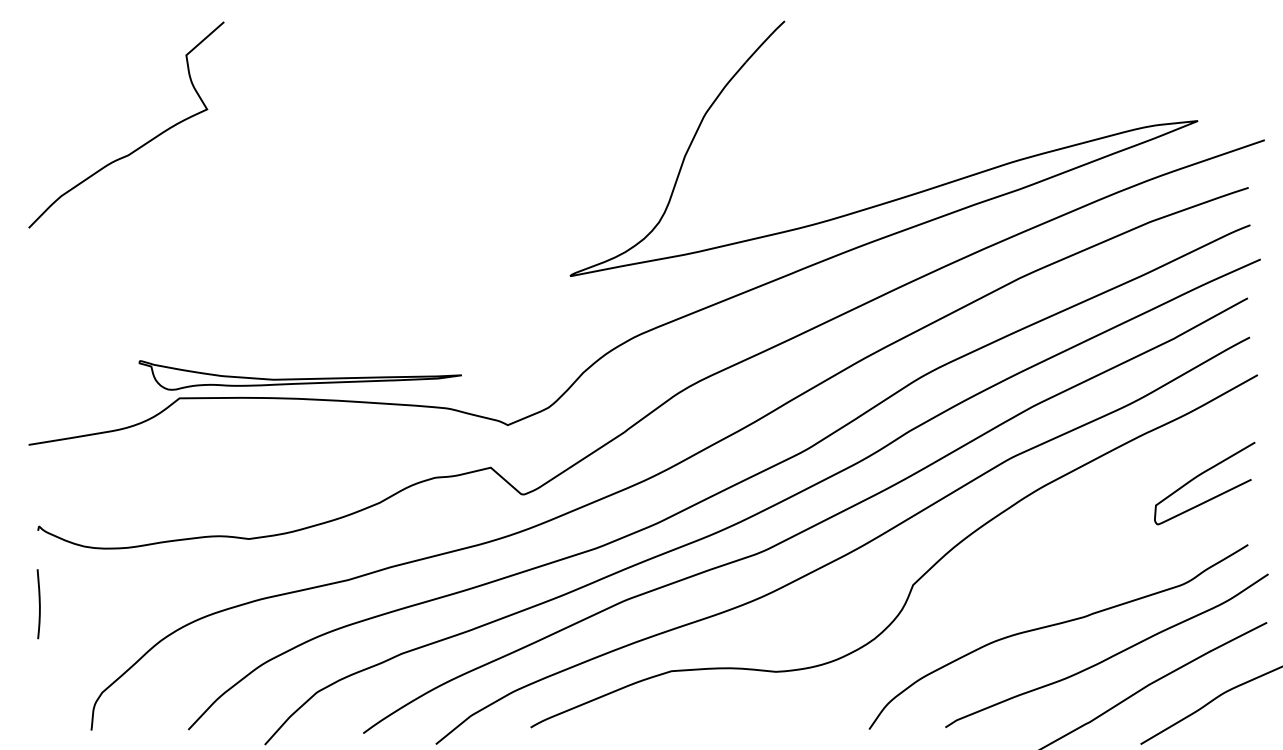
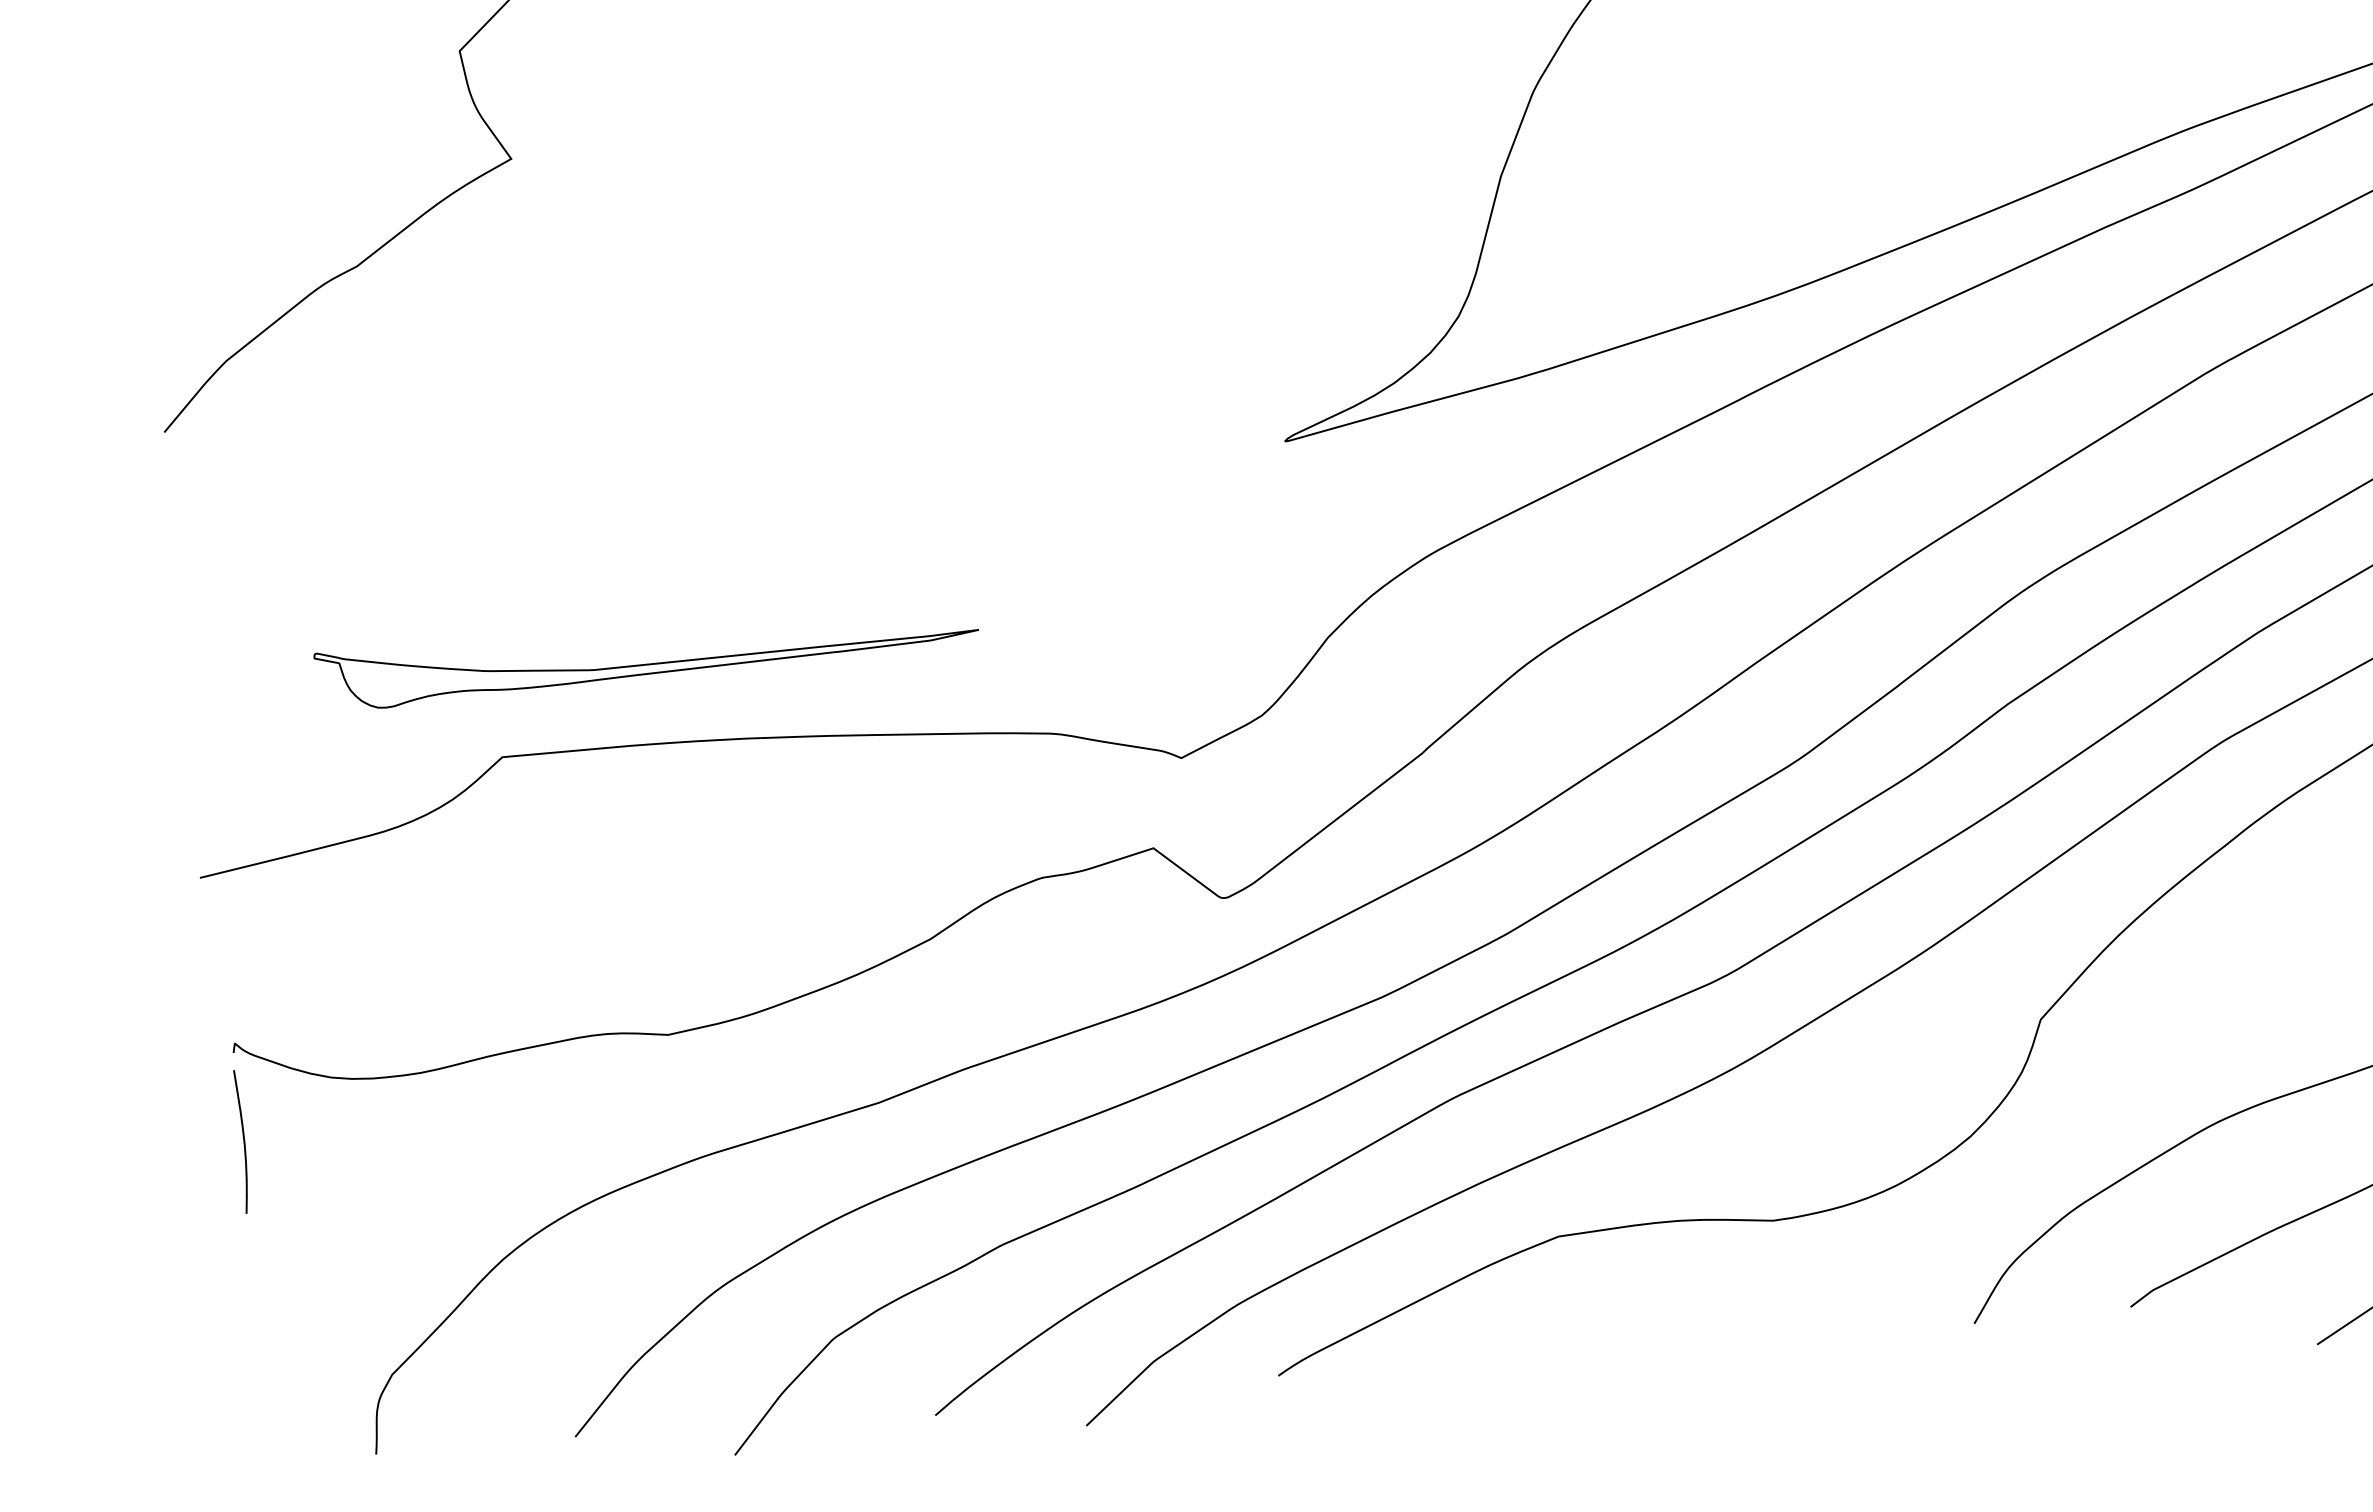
part: (299, 375) -> (645, 657), moved
curve: (39, 604) -> (243, 1142), moved

